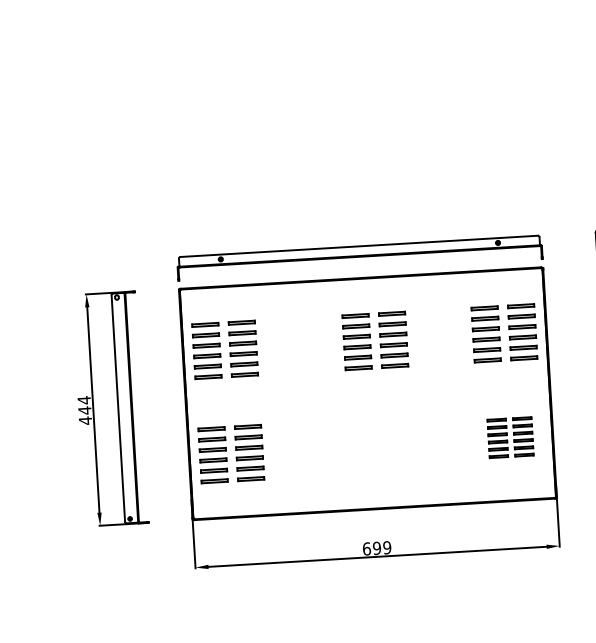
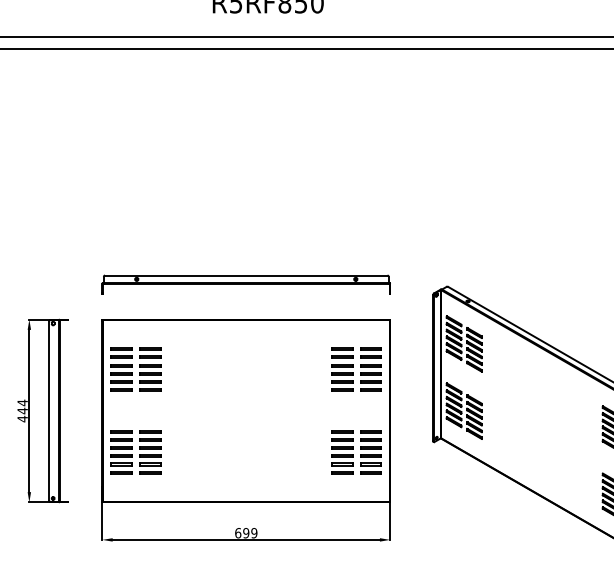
part: (358, 257) -> (245, 284), moved
part: (375, 340) -> (254, 369), removed
part: (510, 437) -> (356, 452), size x1.43

